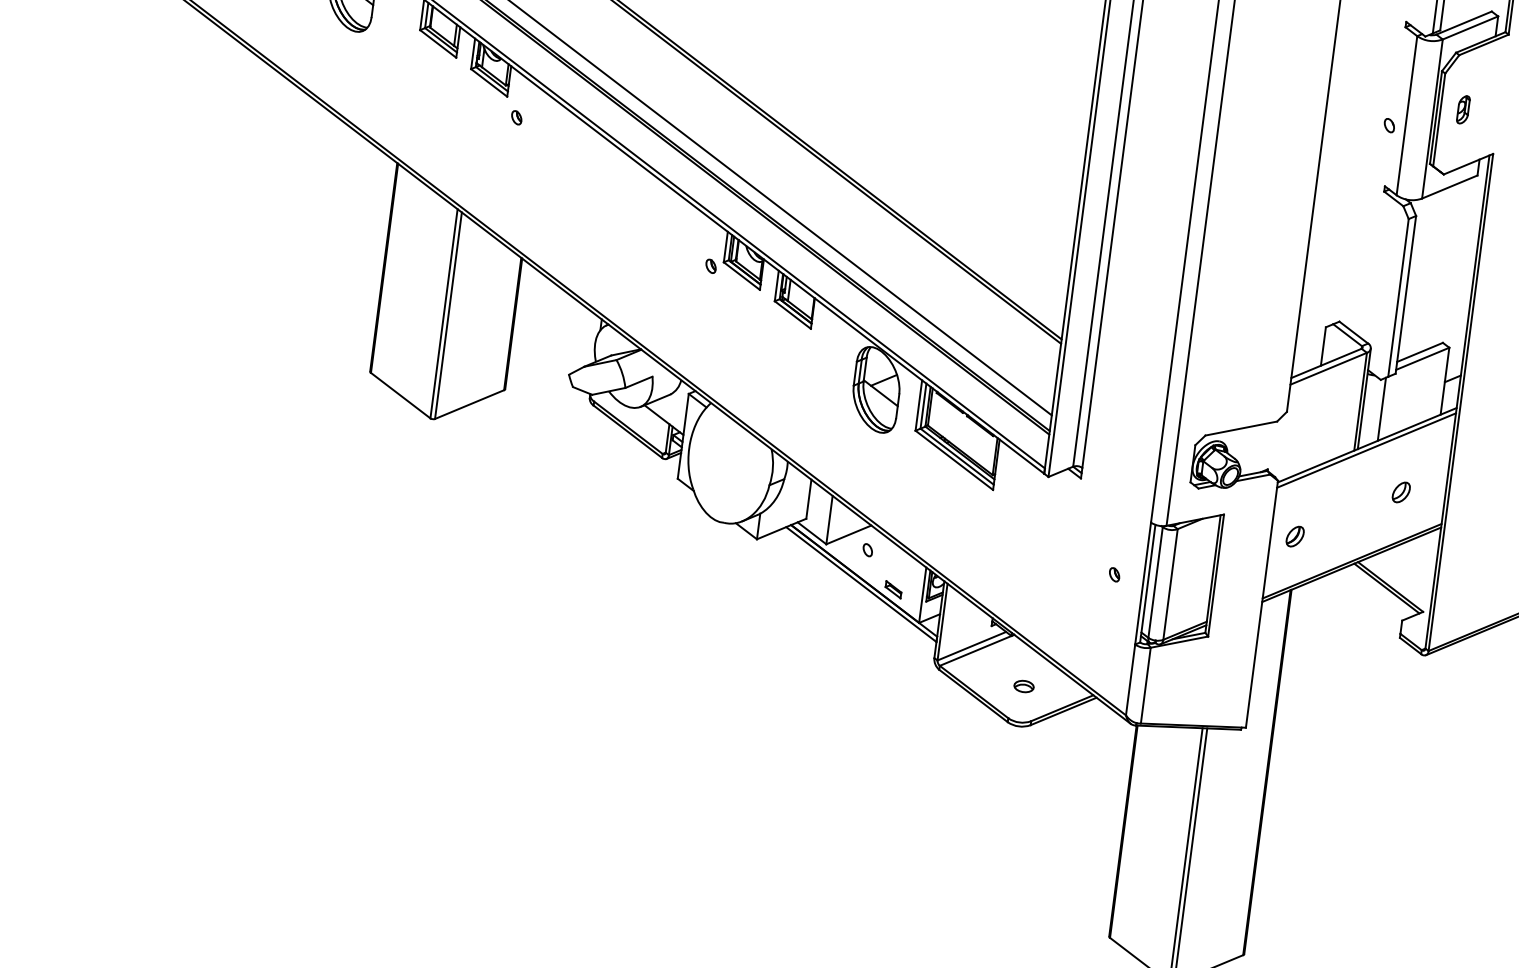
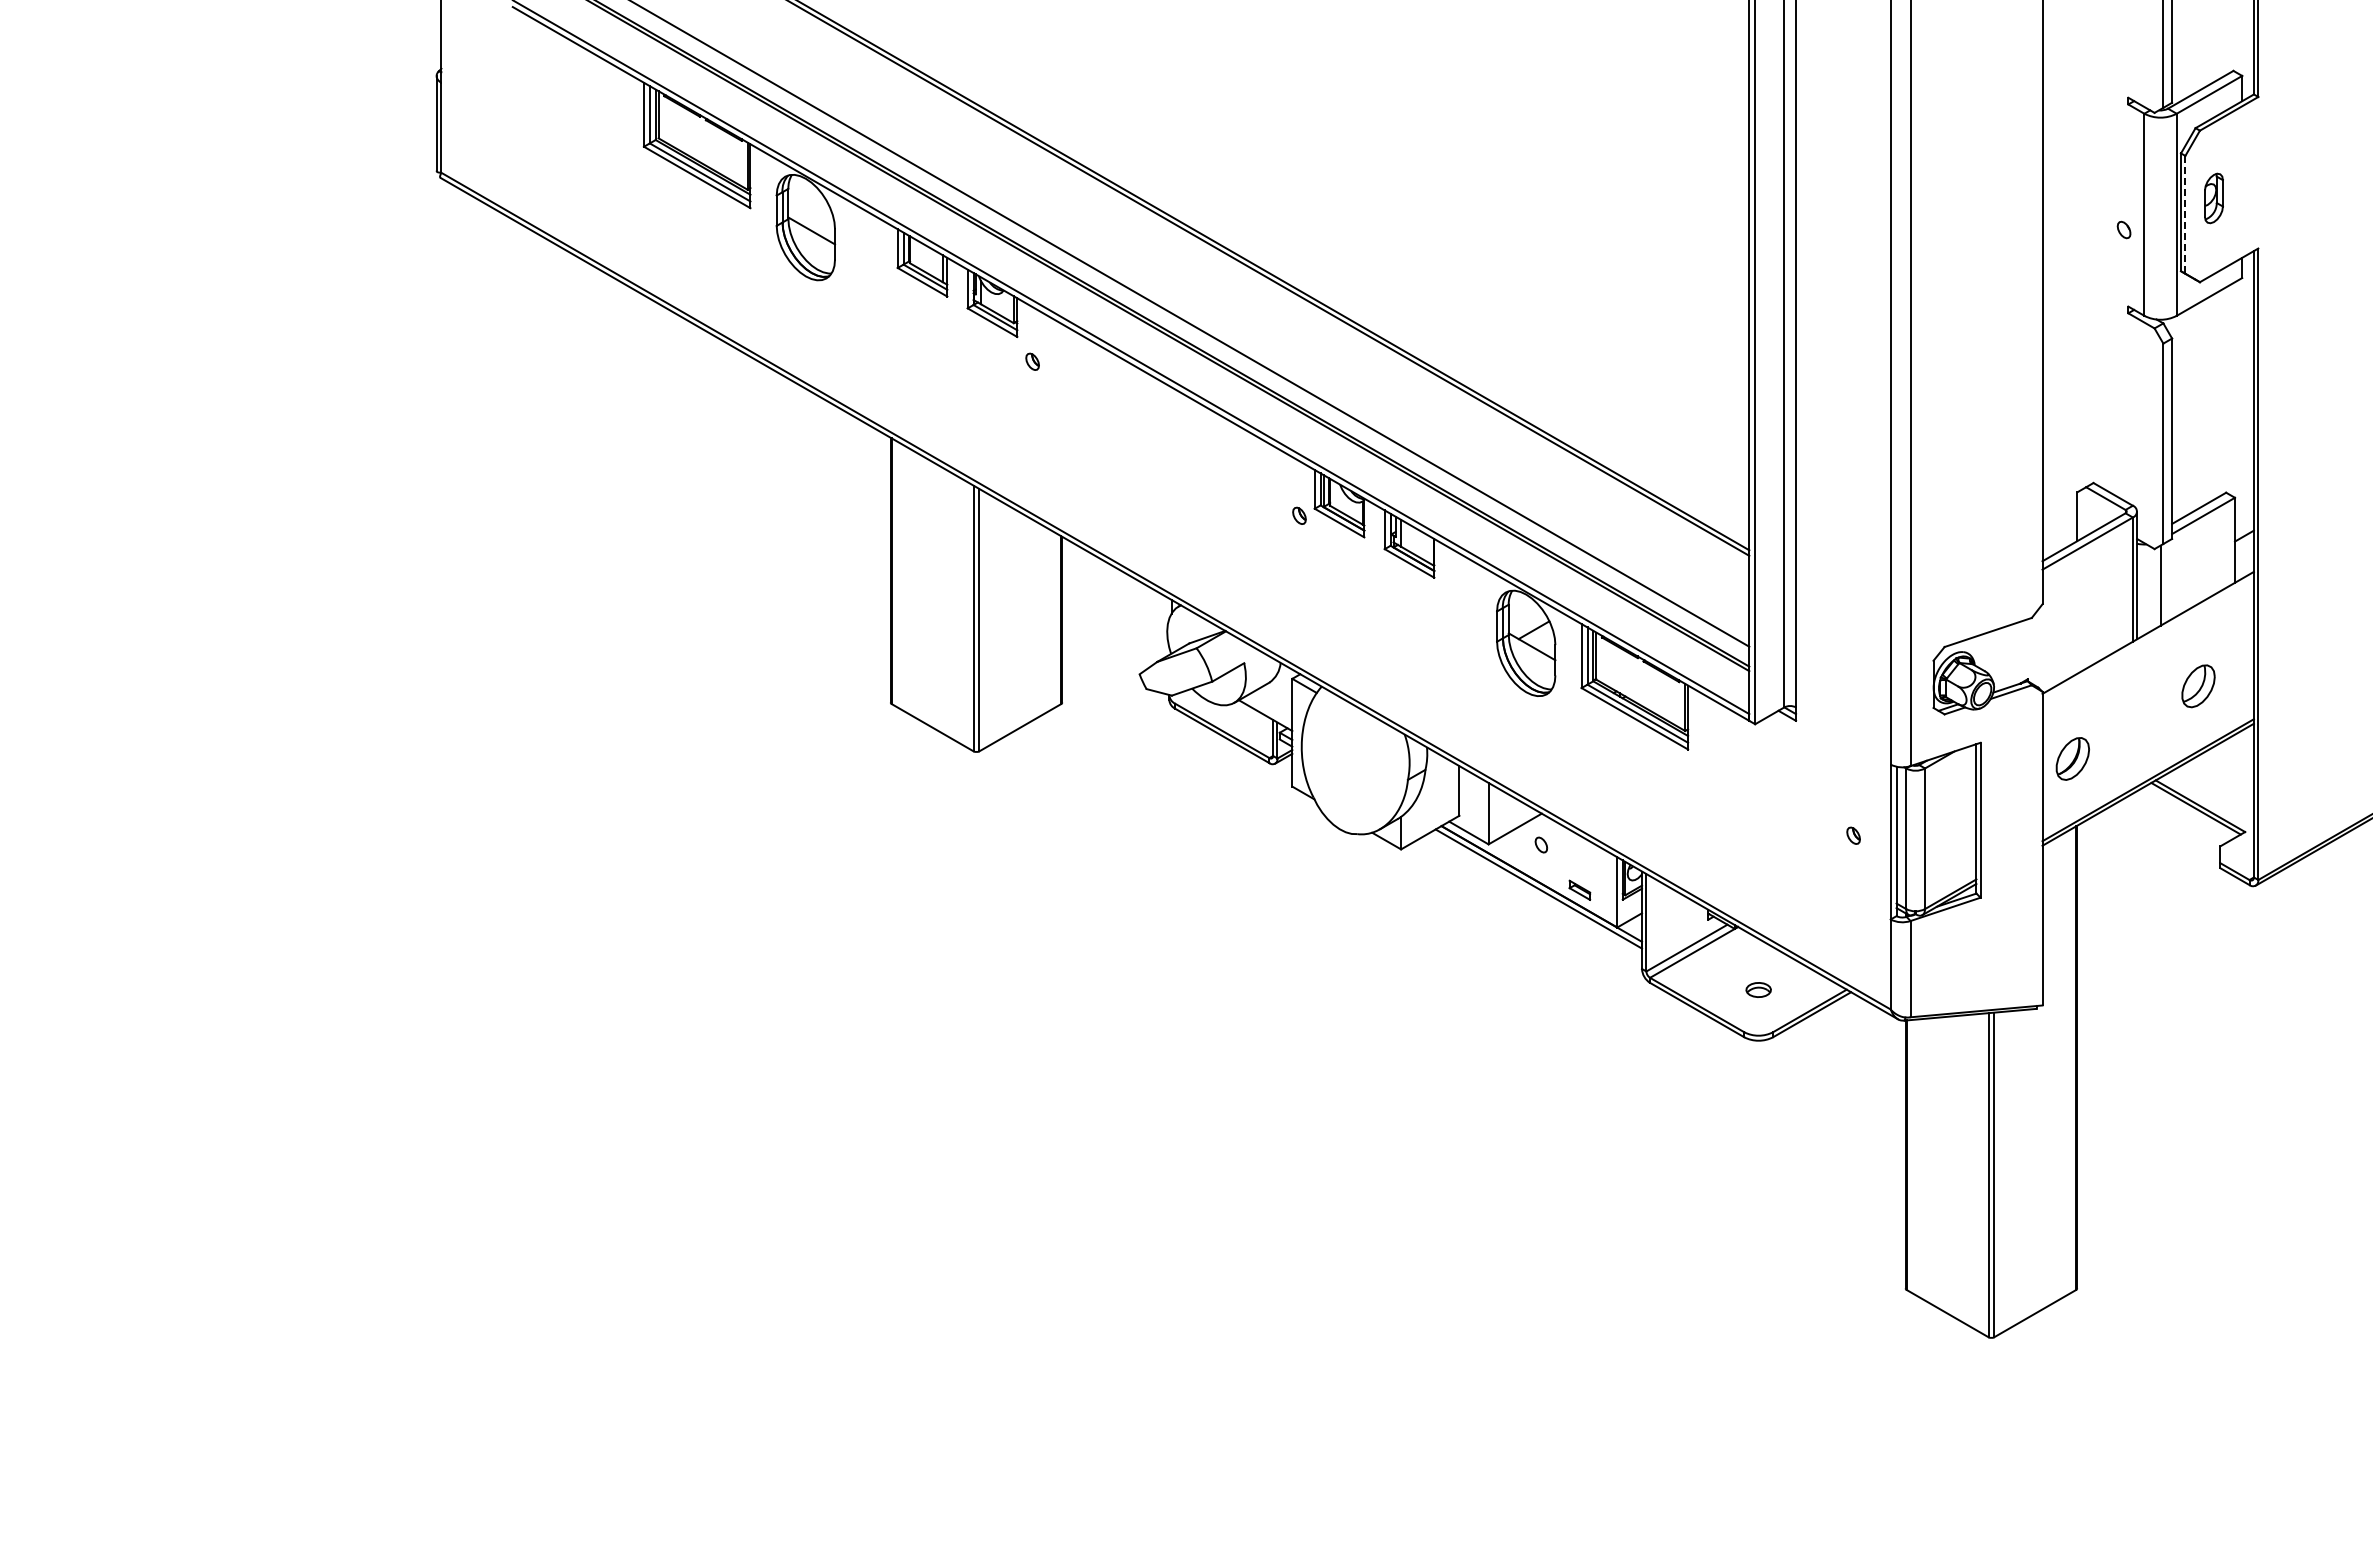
part: (1463, 109) -> (2213, 197), size x1.4
line: (1439, 119) -> (2185, 214), solid -> dashed
line: (1365, 450) -> (2147, 639), removed
part: (1401, 492) -> (2198, 686), size x1.6
part: (1295, 536) -> (2073, 758), size x1.6

